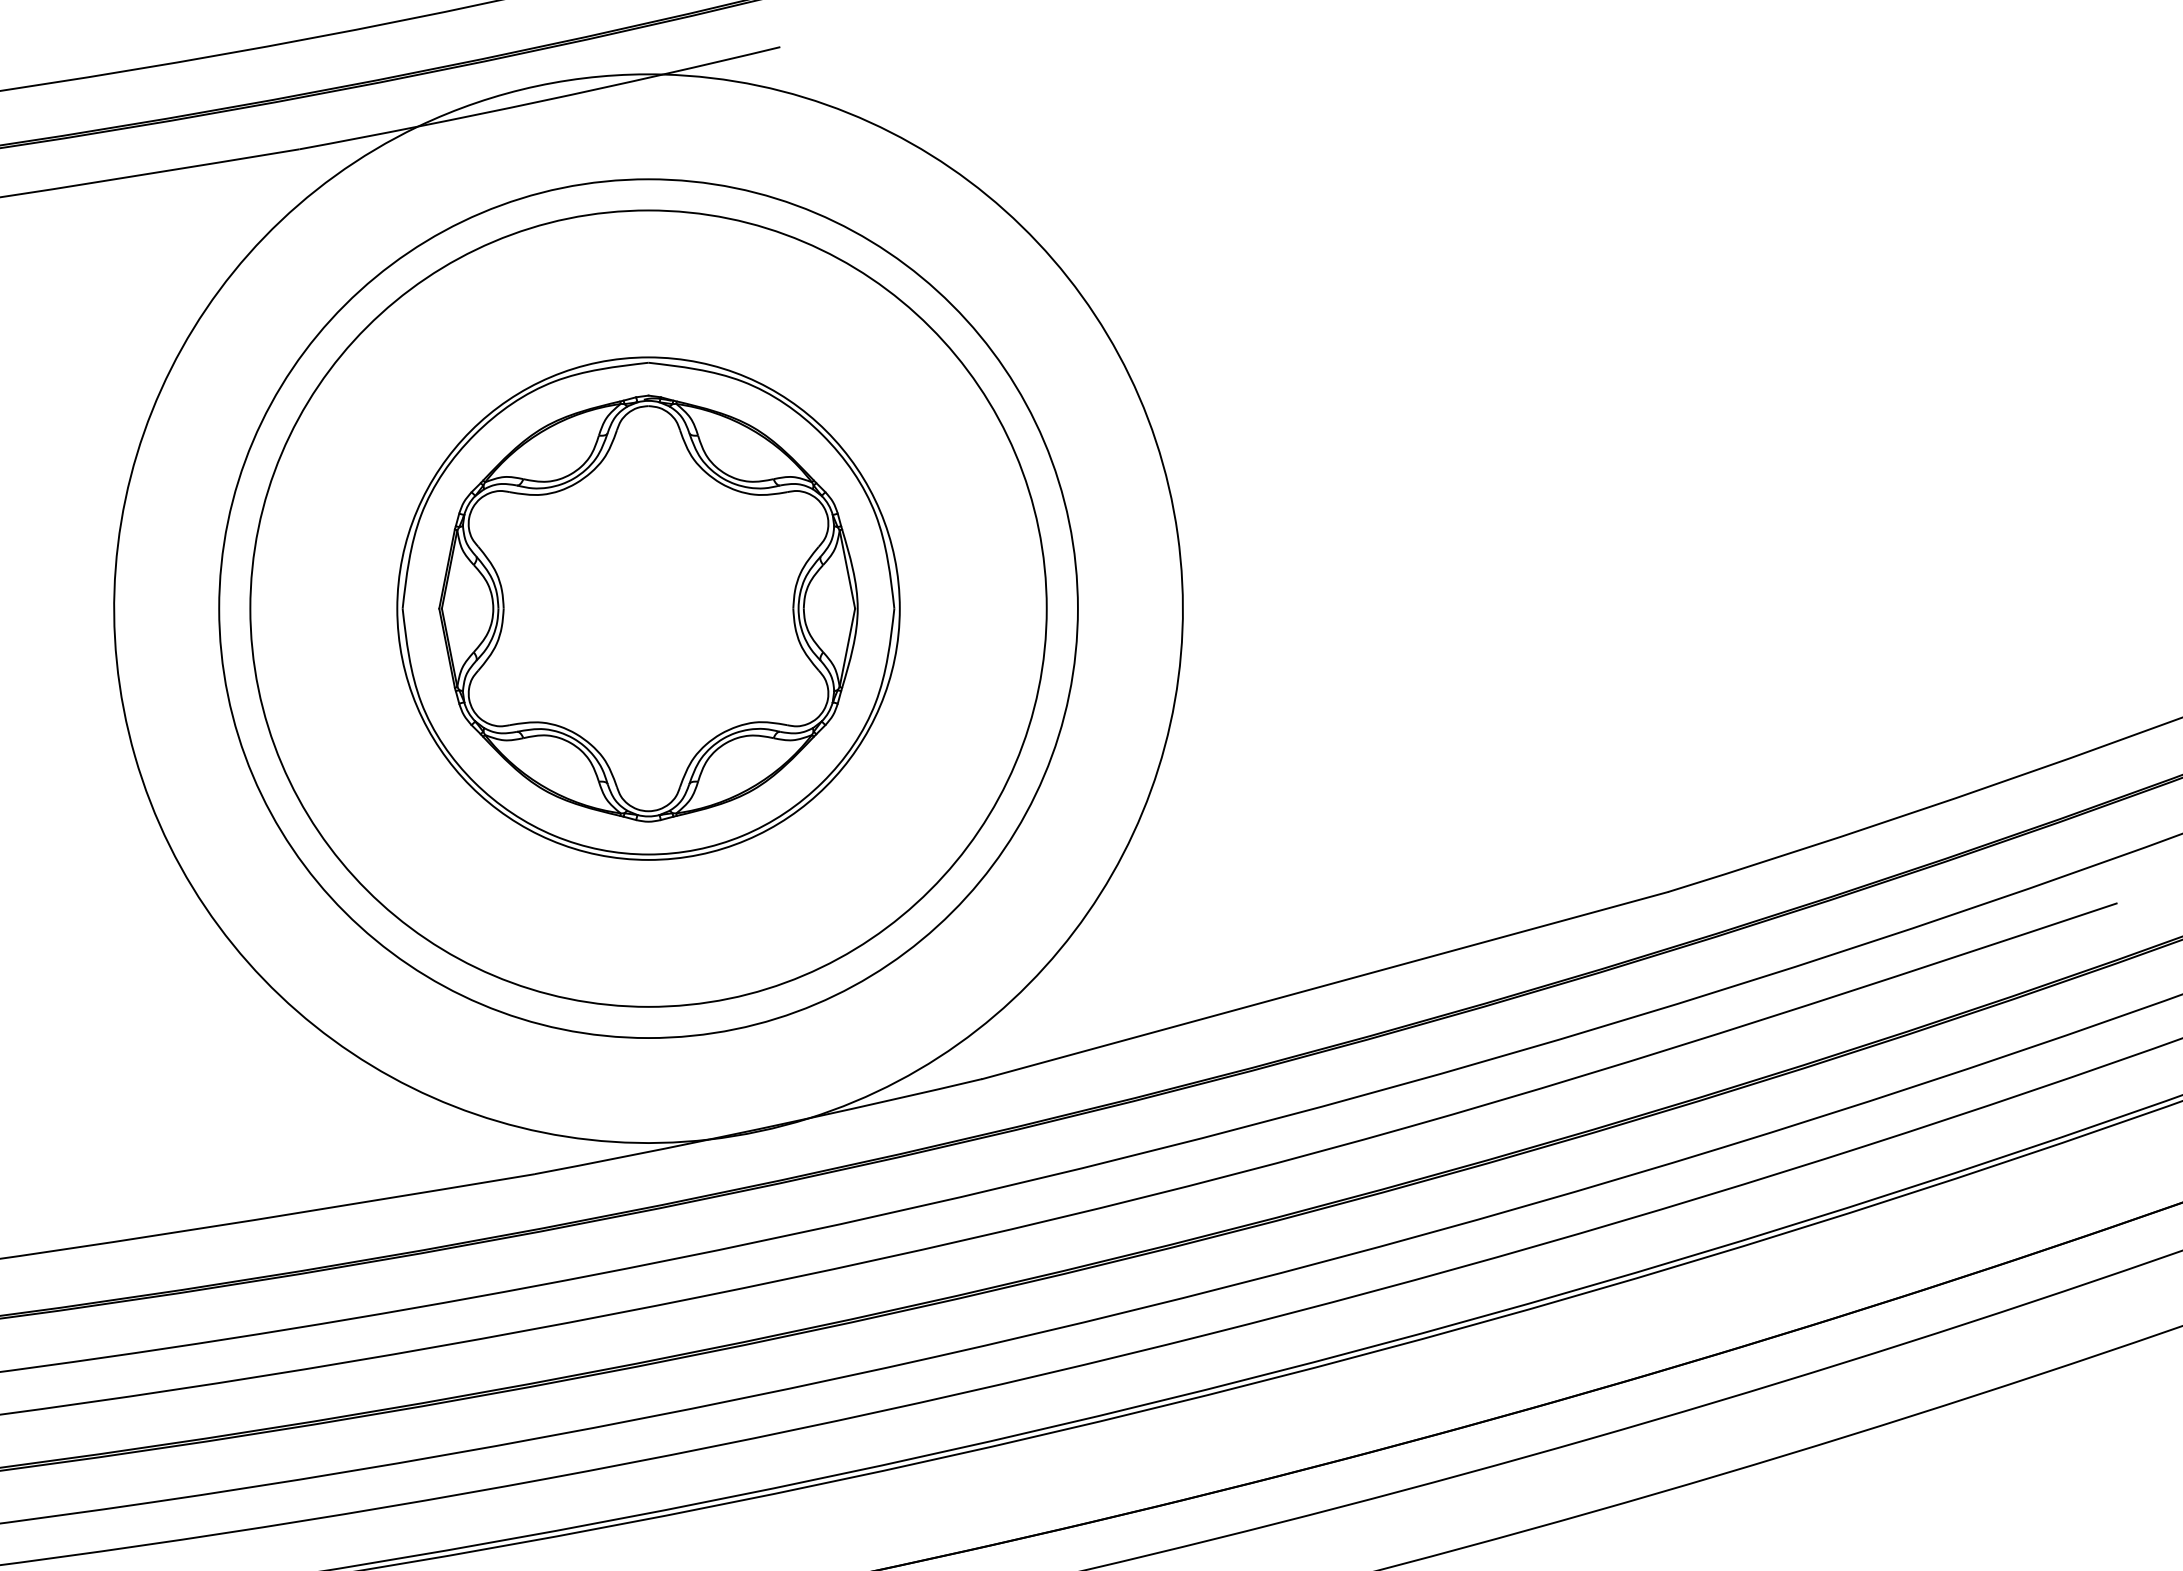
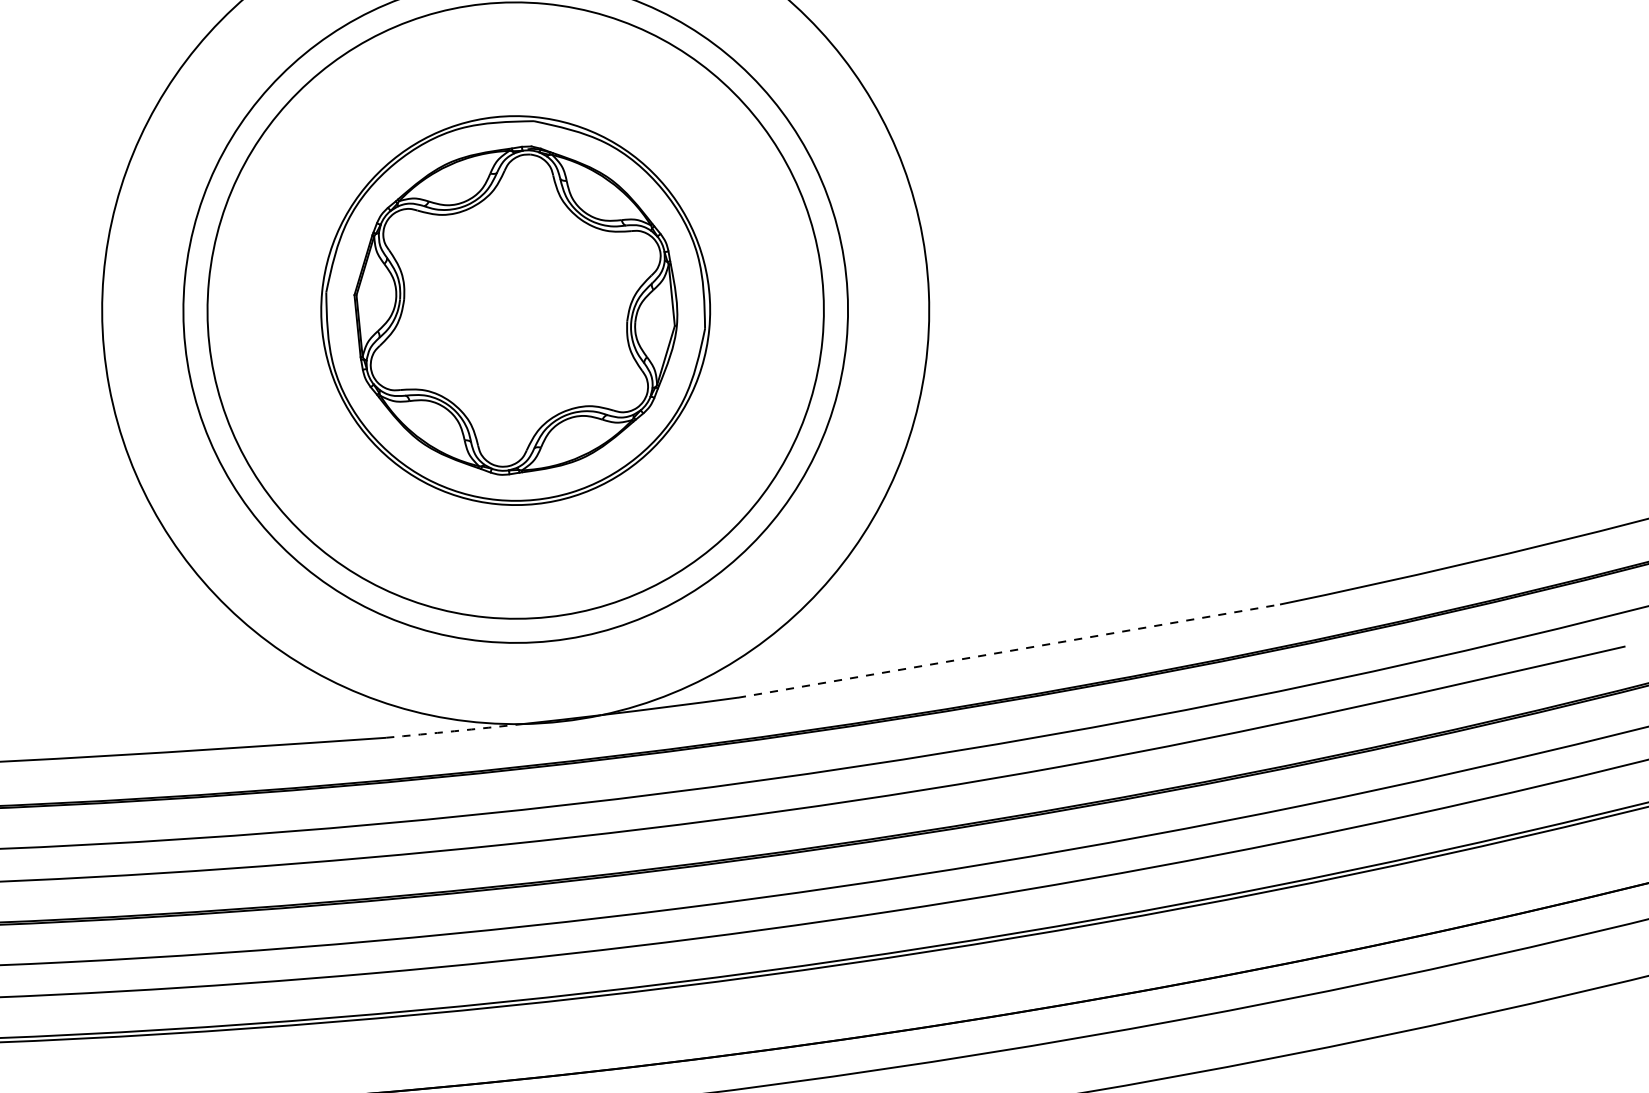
line: (1325, 985) -> (1009, 651), solid -> dashed
arc: (622, 1157) -> (454, 731), solid -> dashed

